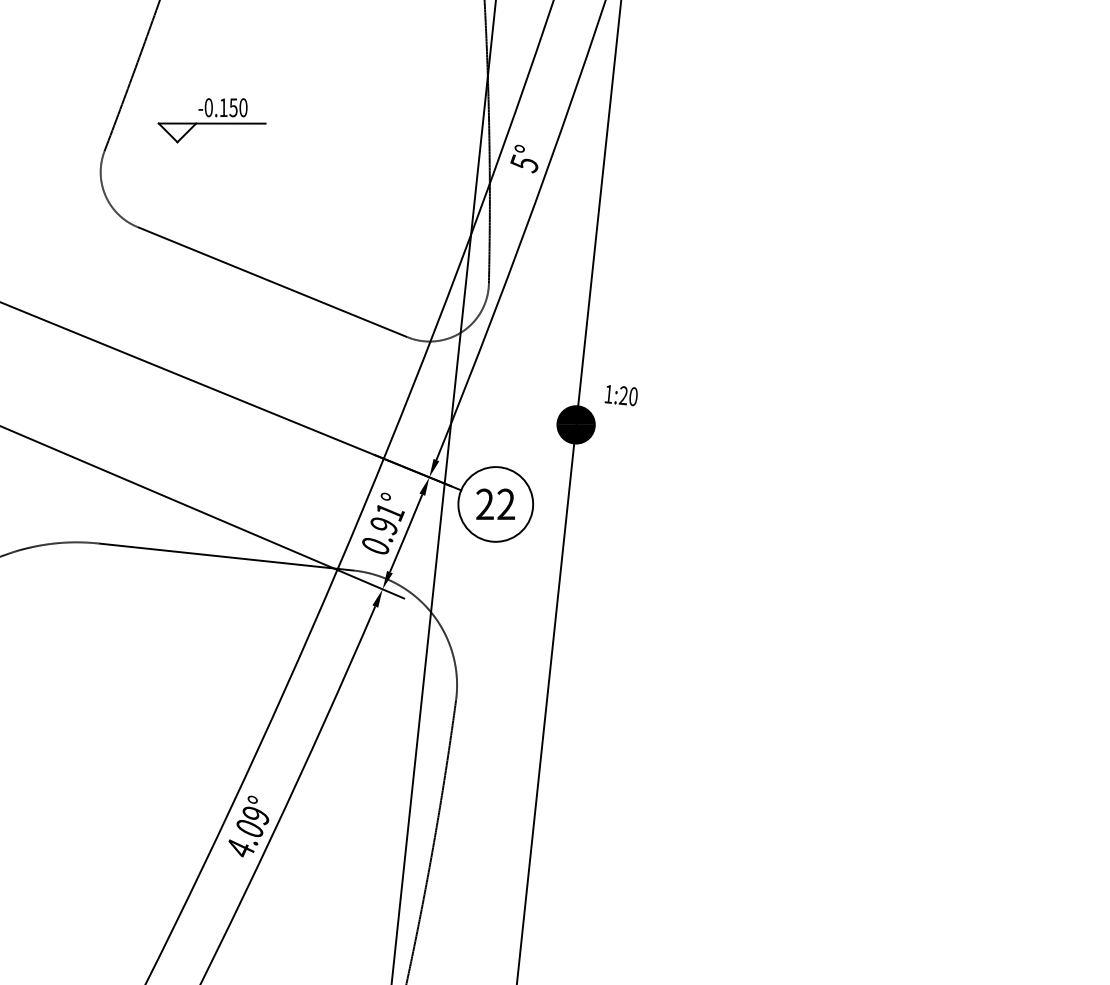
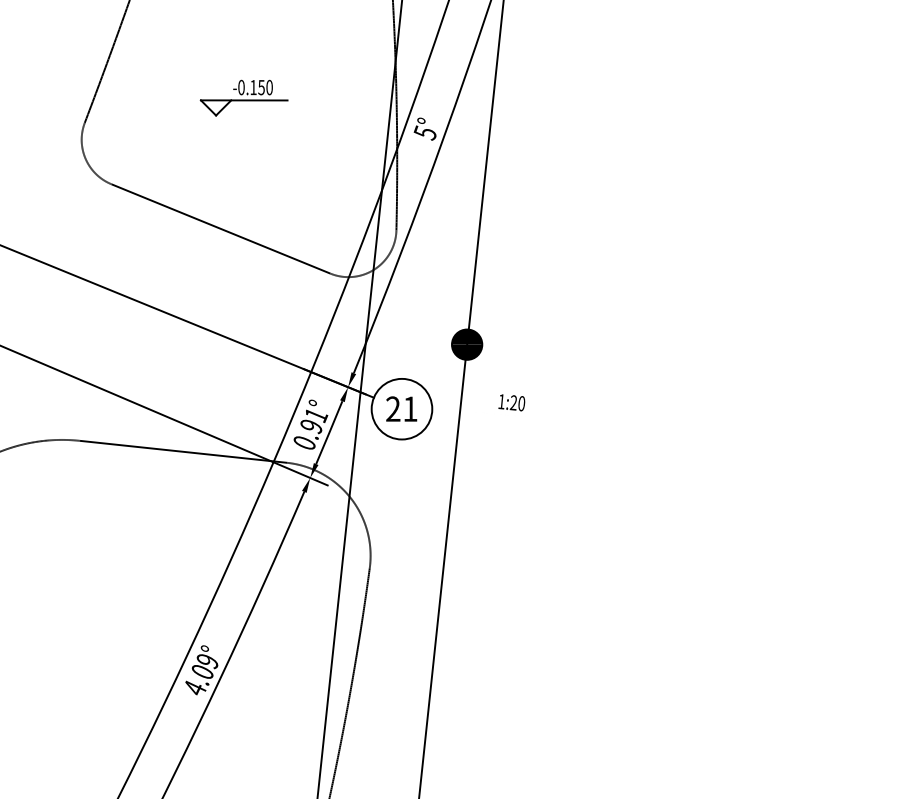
part: (211, 120) -> (243, 97), moved
text: (620, 395) -> (511, 402), moved
text: (505, 503) -> (409, 408), 22 -> 21

